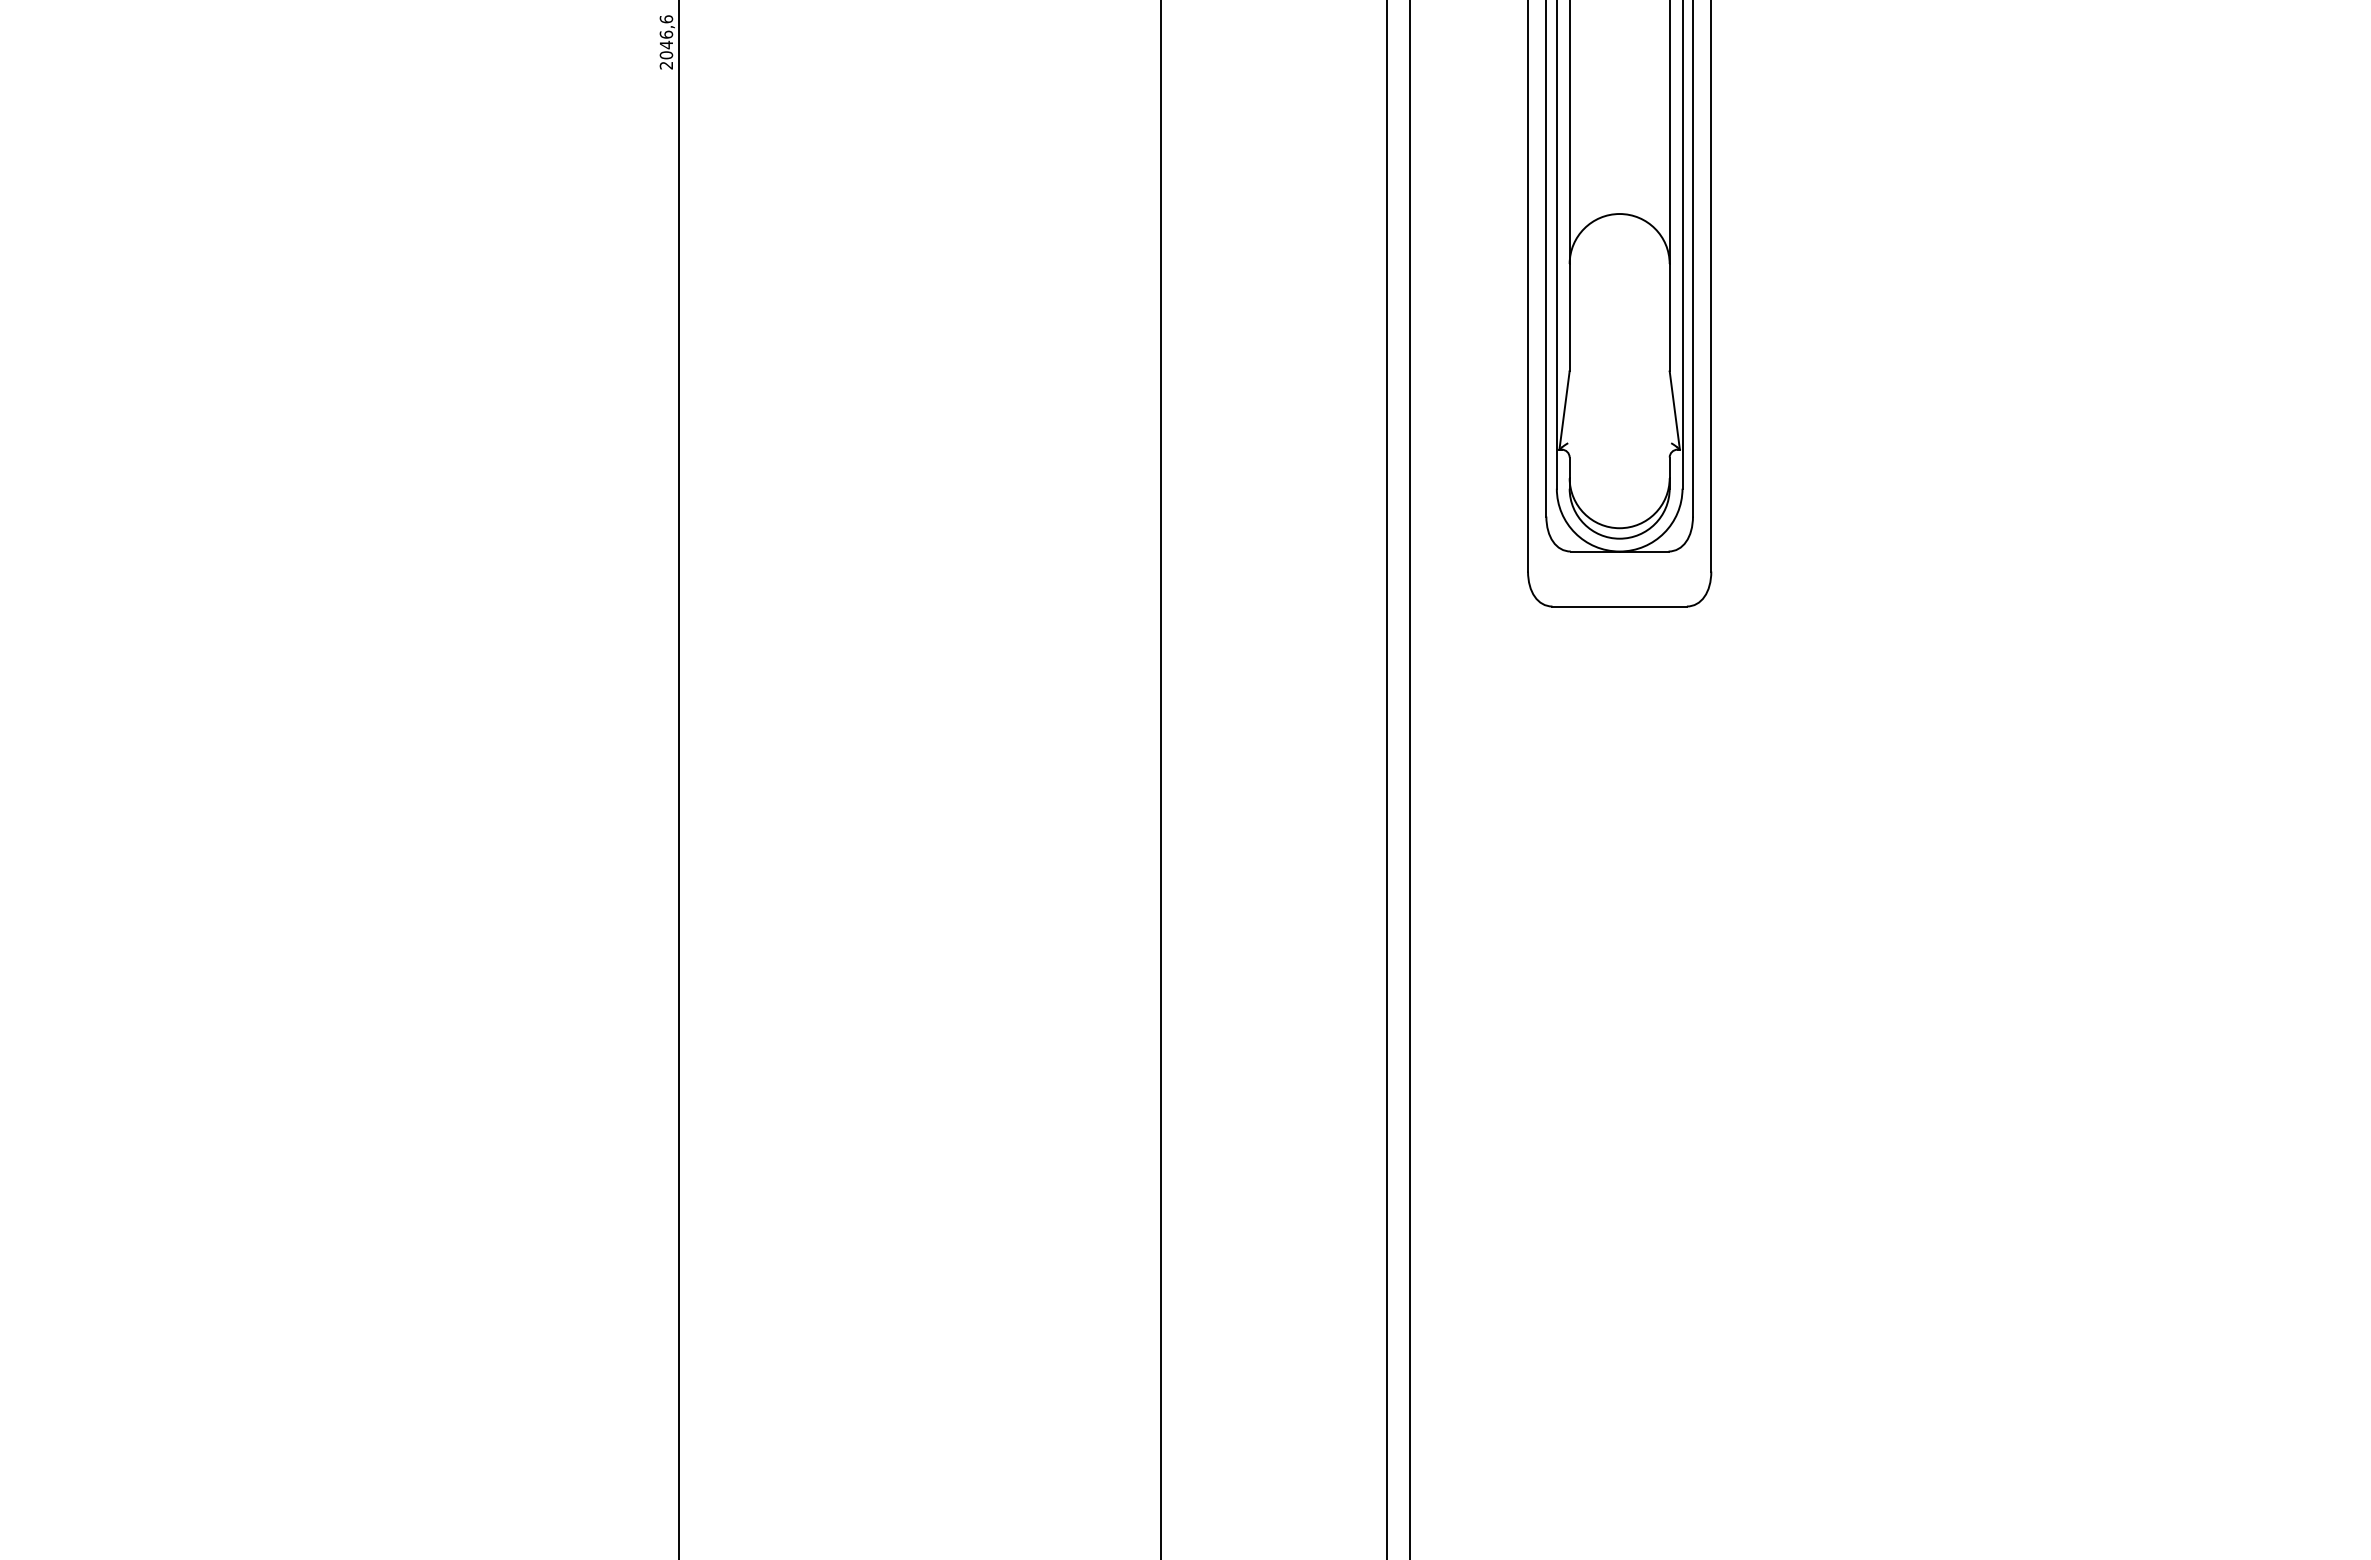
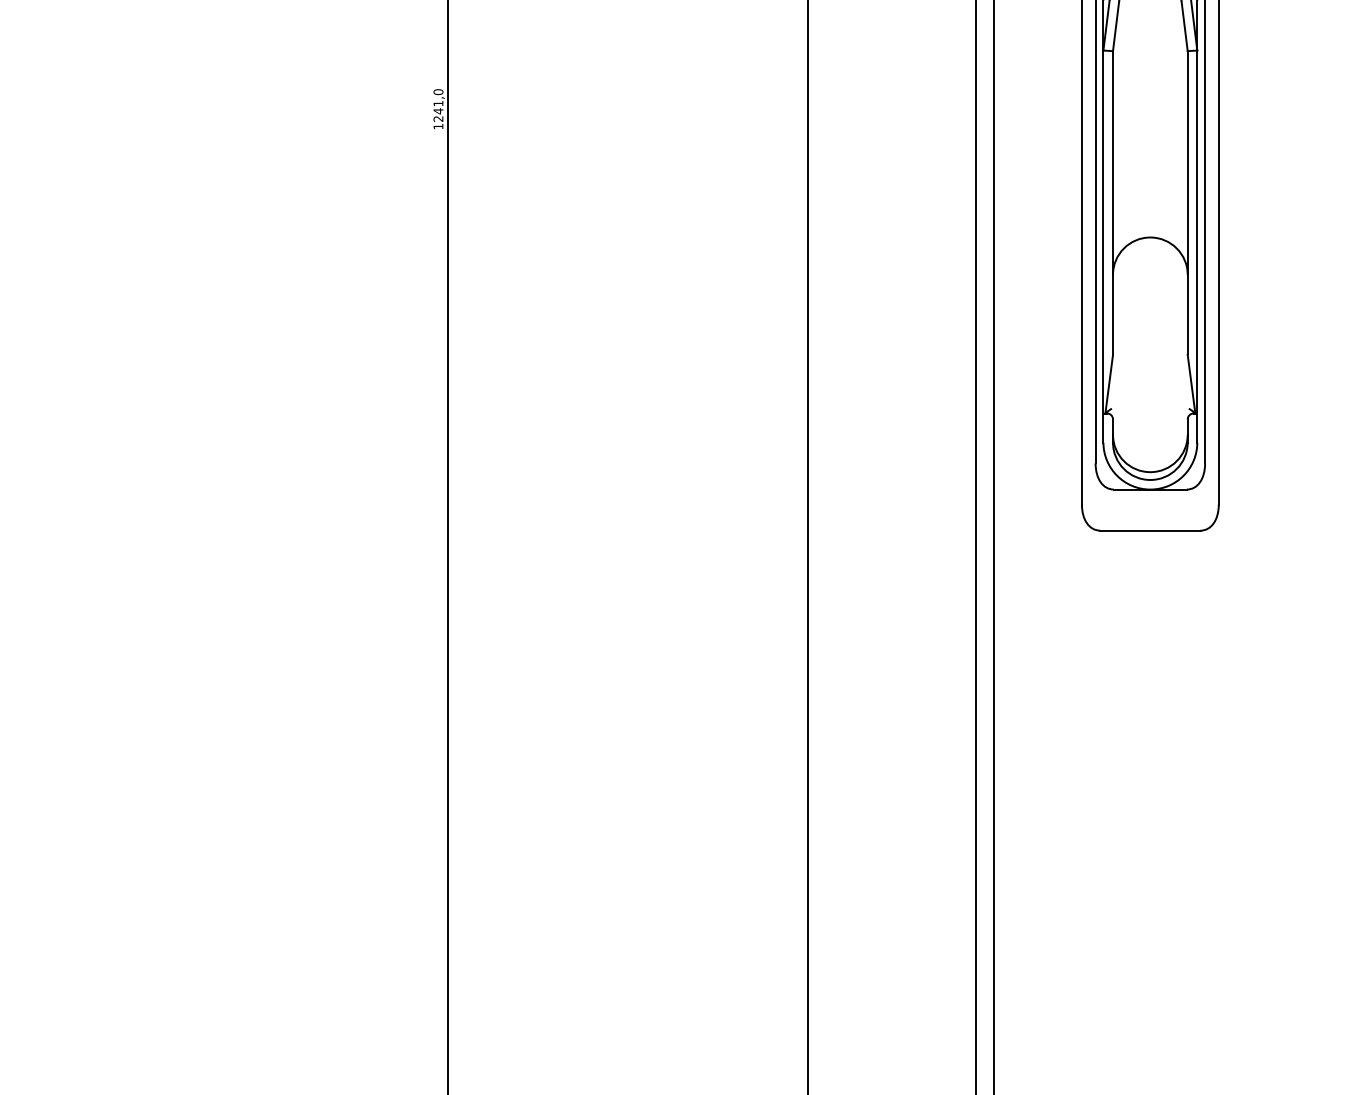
text: (666, 42) -> (438, 109), 2046,6 -> 1241,0

